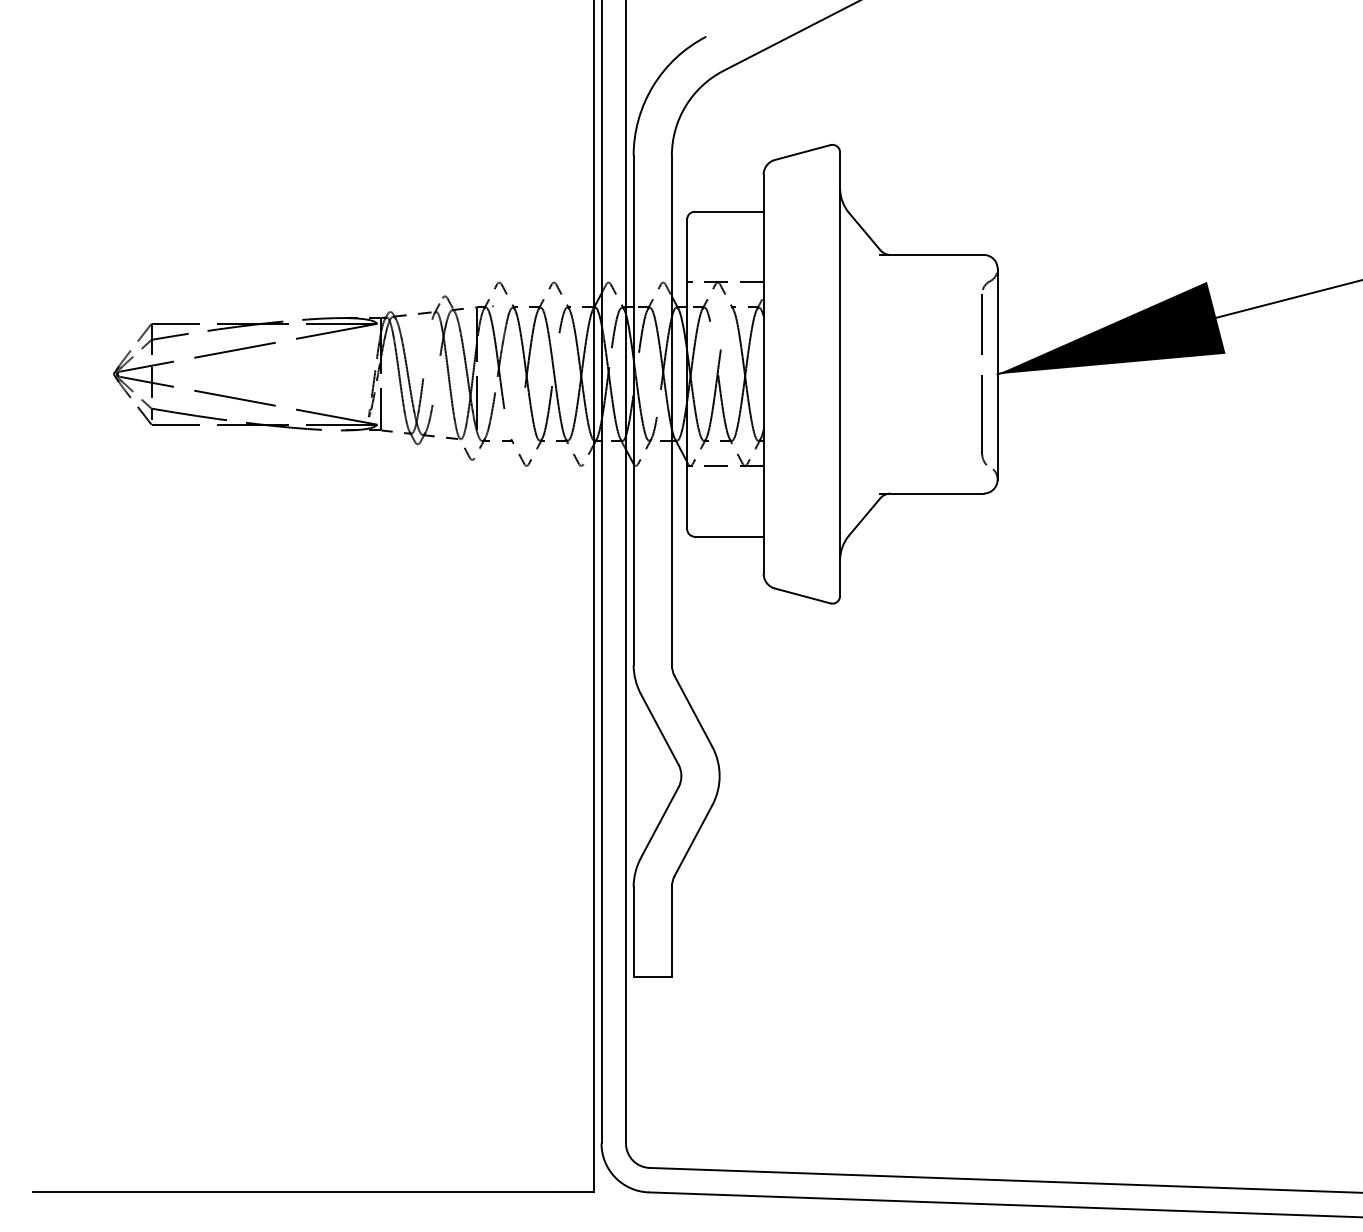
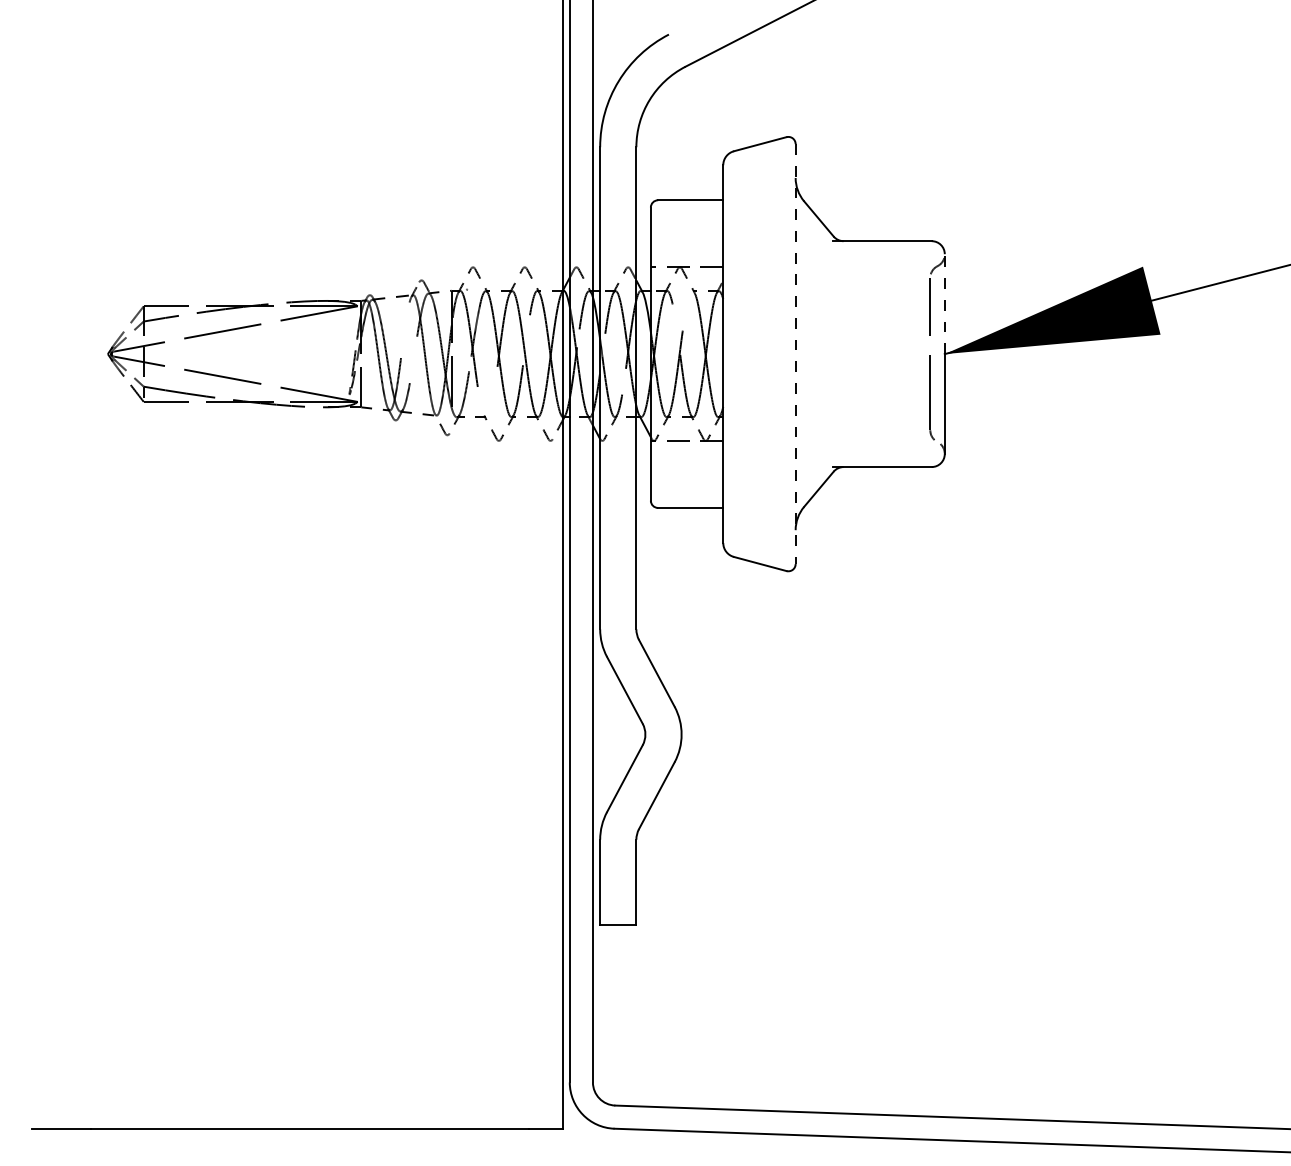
line: (997, 321) -> (944, 304), solid -> dashed
line: (840, 374) -> (796, 354), solid -> dashed

